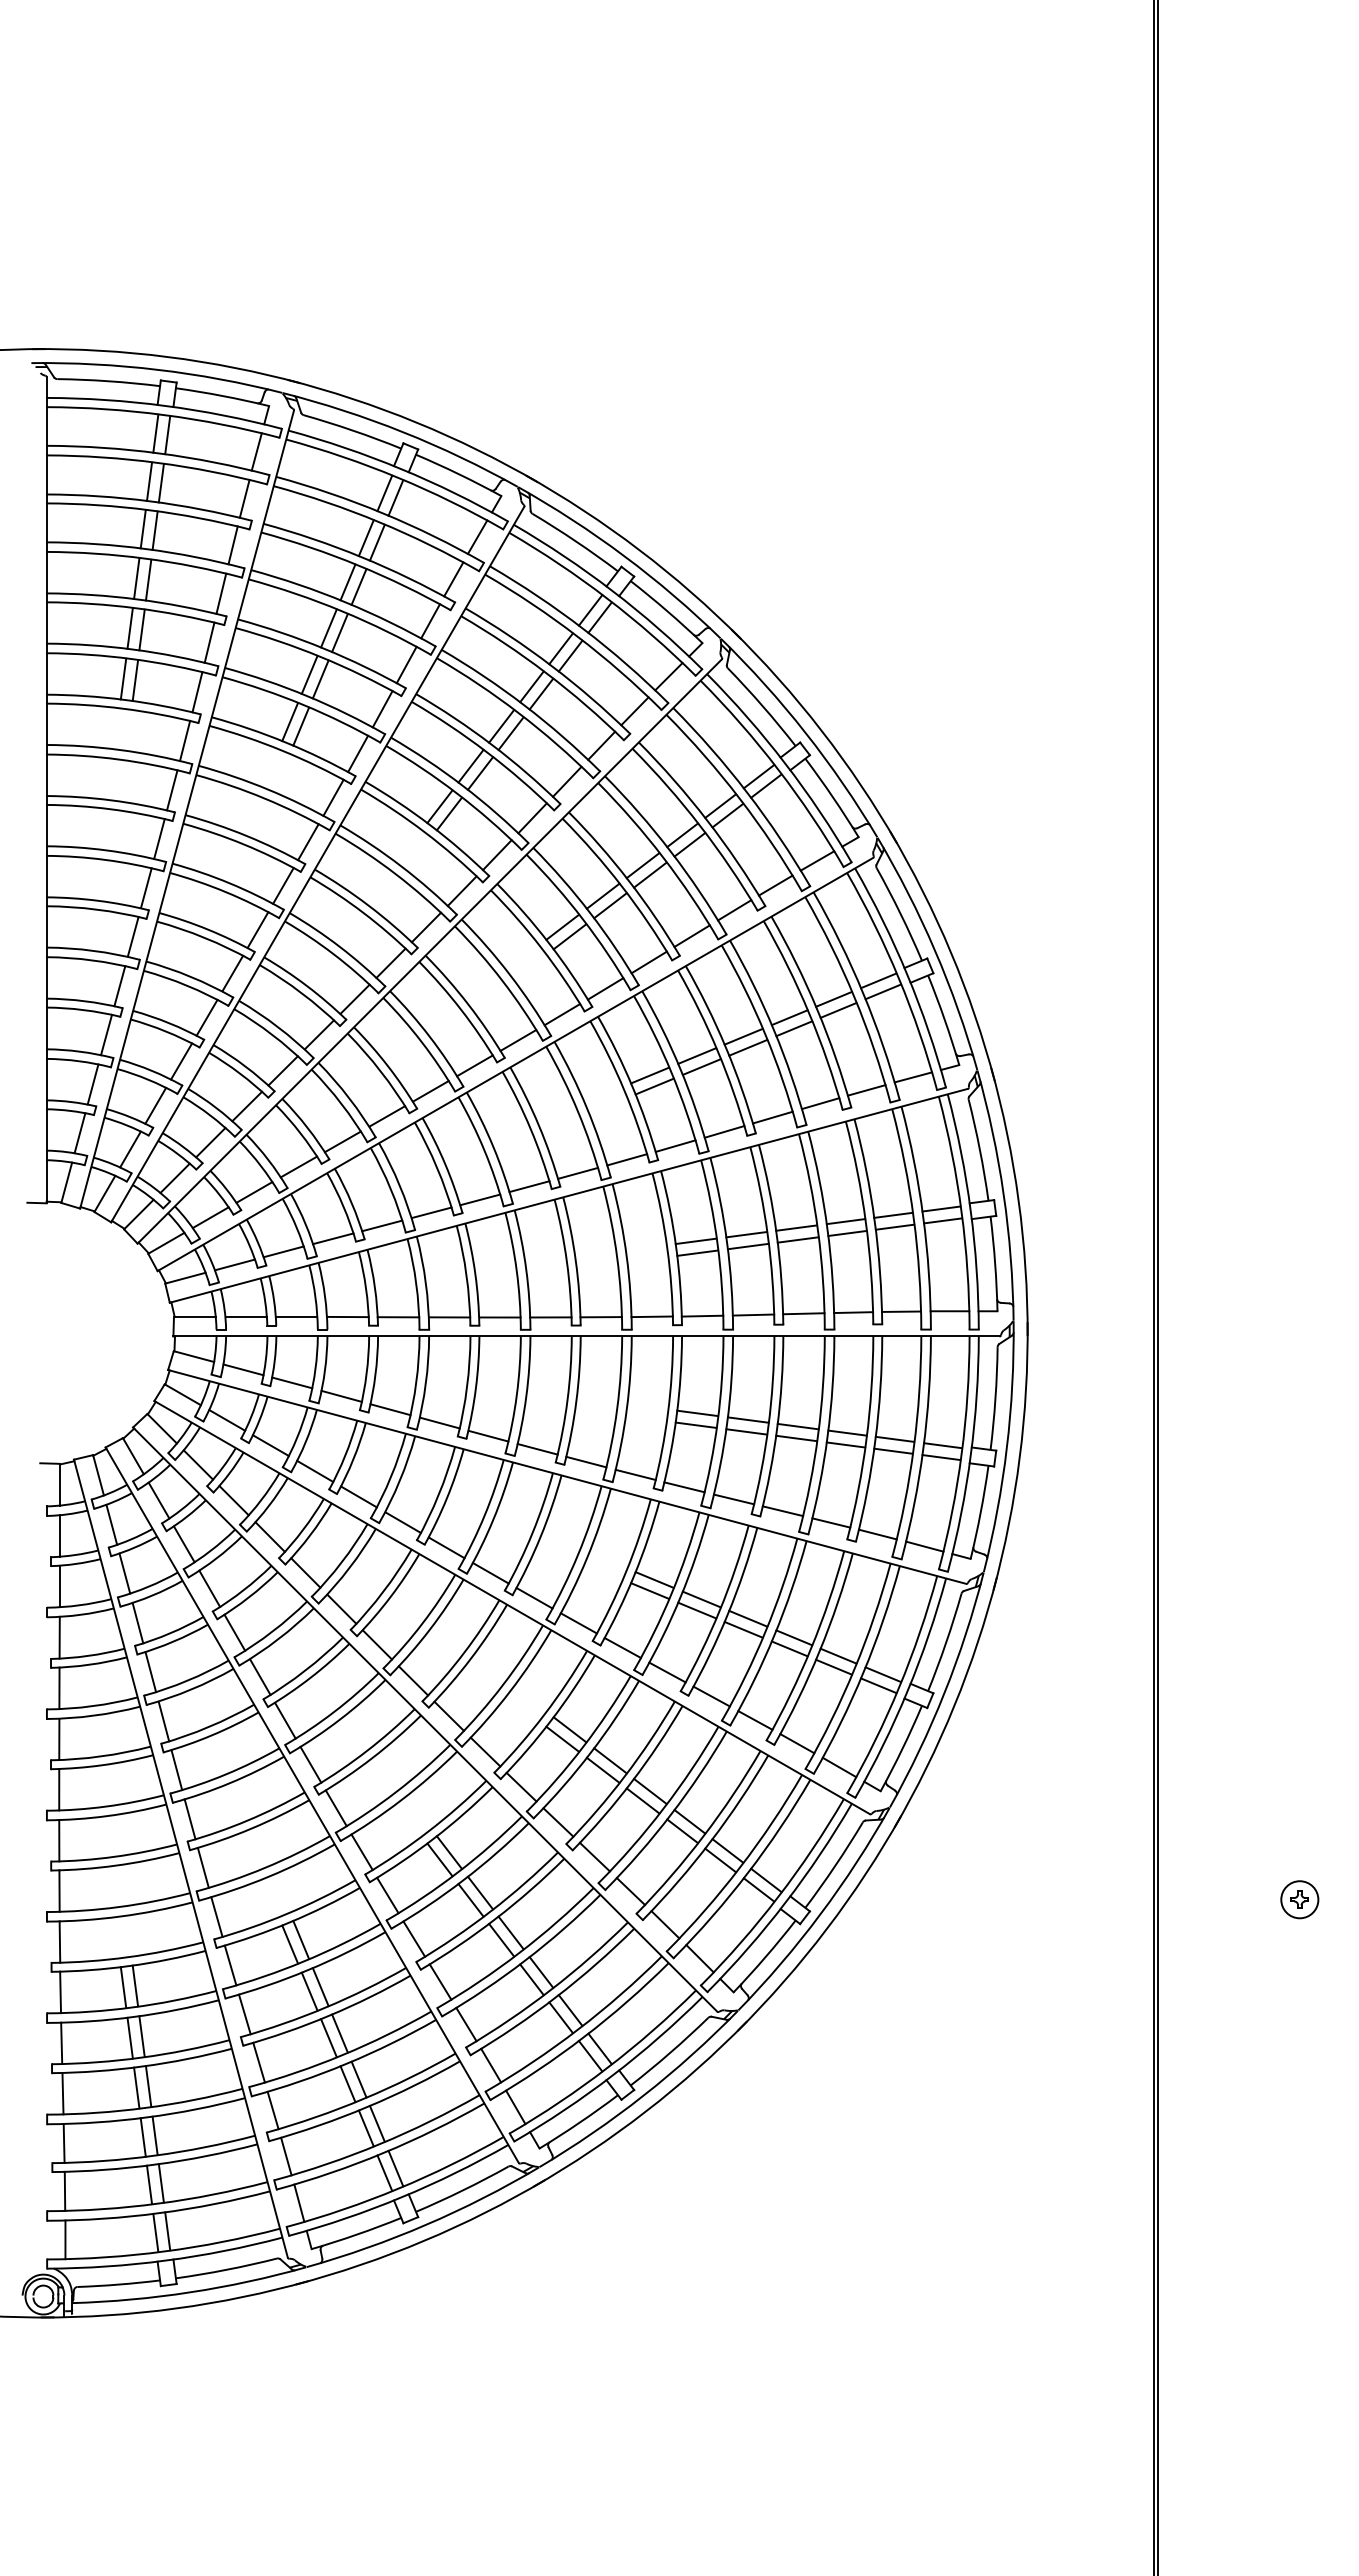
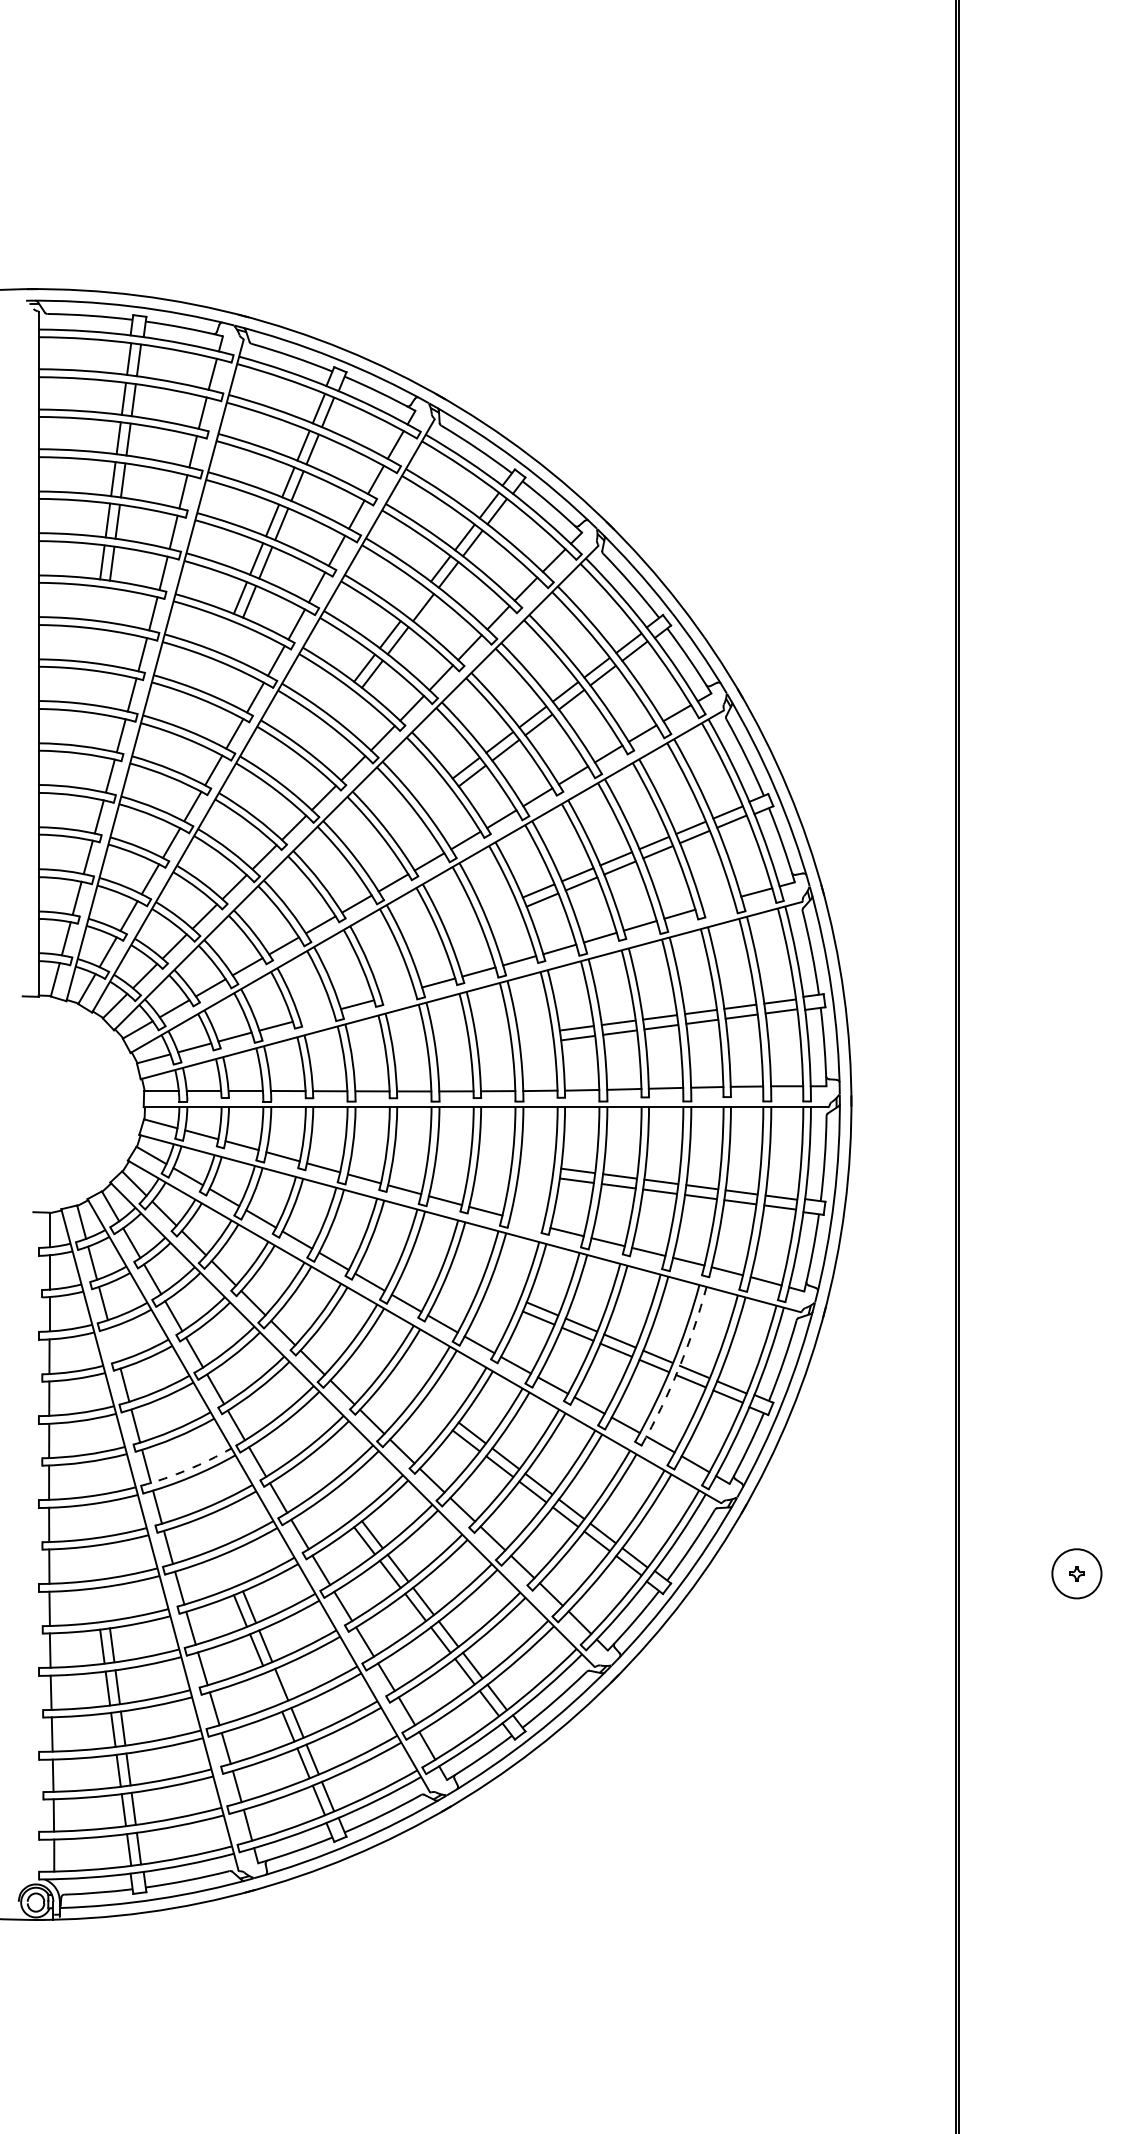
line: (501, 726) -> (415, 601), removed
line: (866, 1090) -> (717, 903), removed
line: (480, 1199) -> (398, 993), removed
line: (382, 1225) -> (316, 1015), removed
line: (635, 1474) -> (526, 1221), removed
line: (137, 1622) -> (113, 1344), removed
arc: (819, 1651) -> (678, 1368), solid -> dashed
arc: (226, 1774) -> (187, 1470), solid -> dashed
circle: (1299, 1899) -> (1076, 1573), size x1.6
line: (328, 2038) -> (272, 1688), removed

